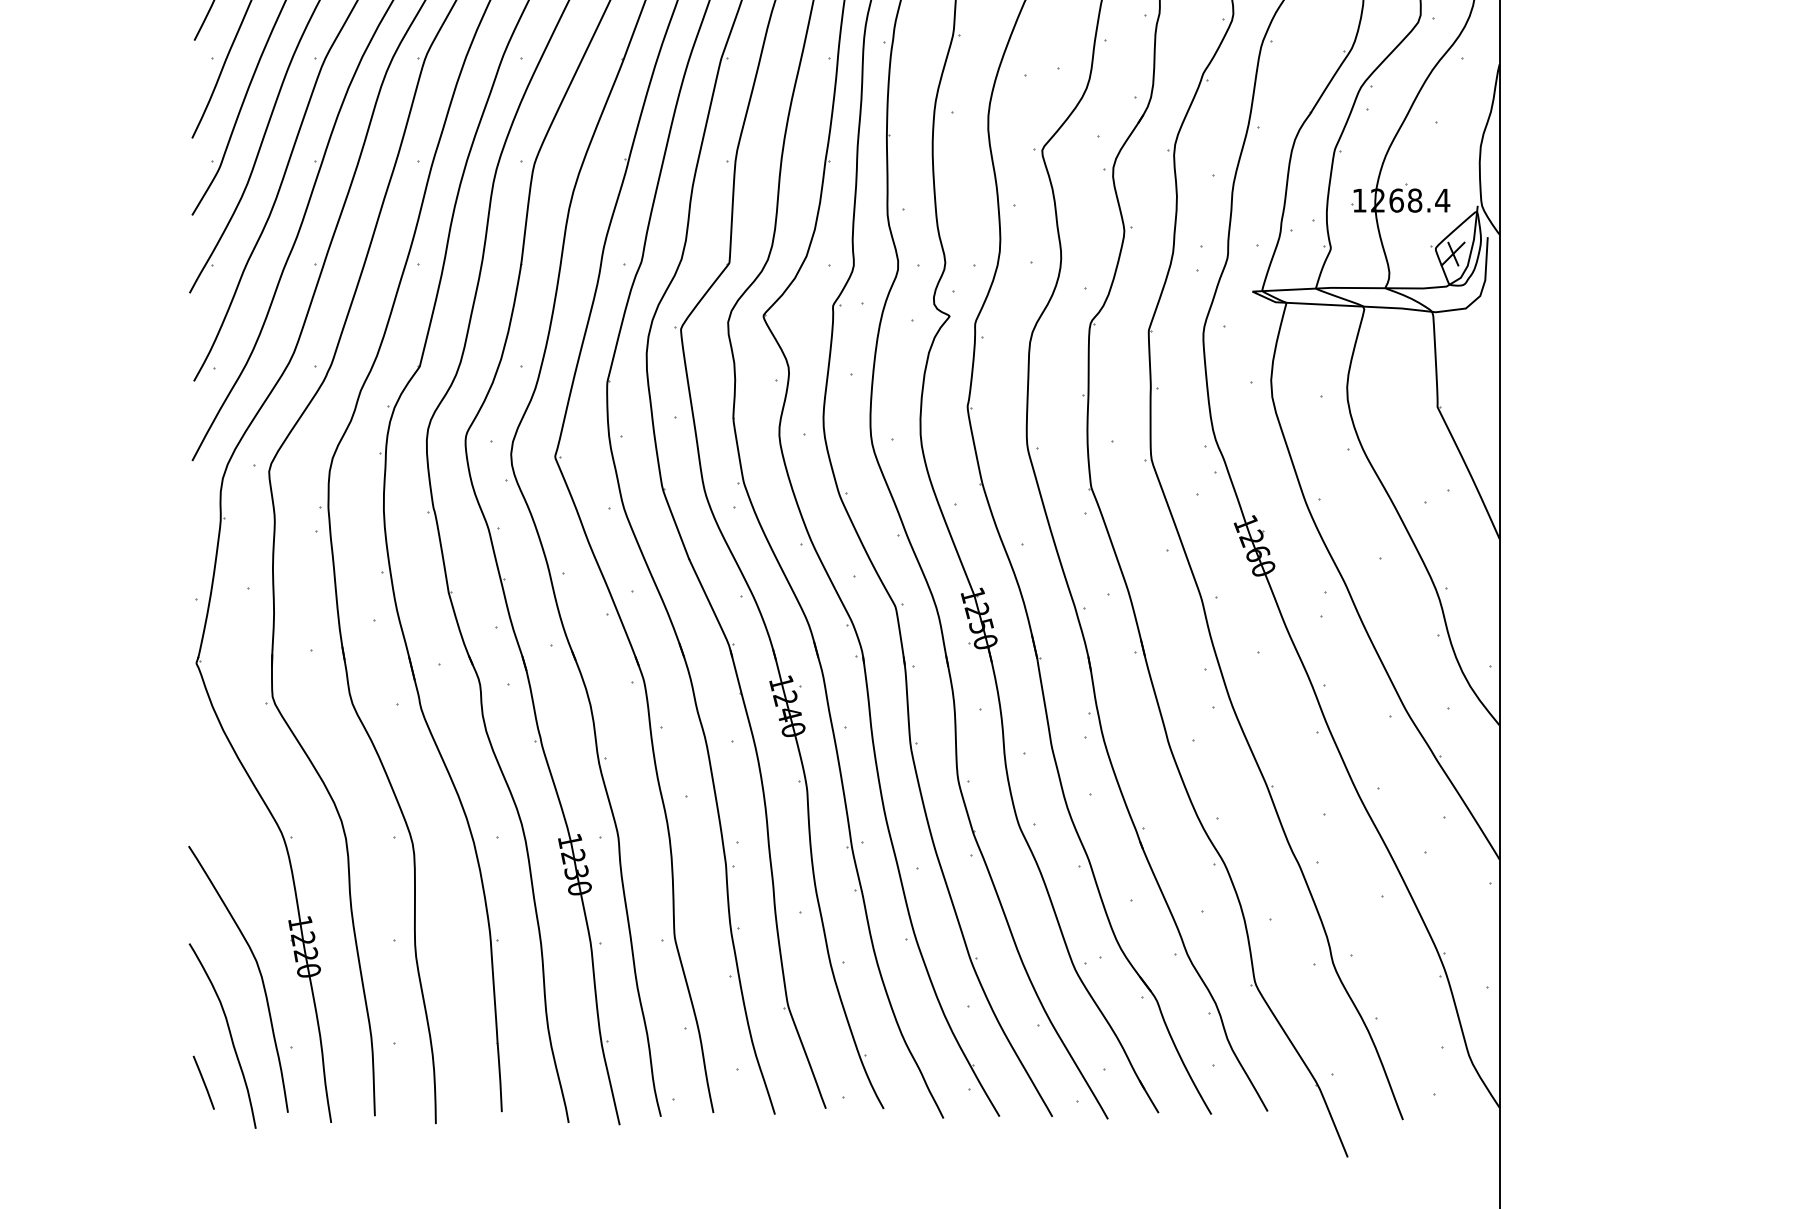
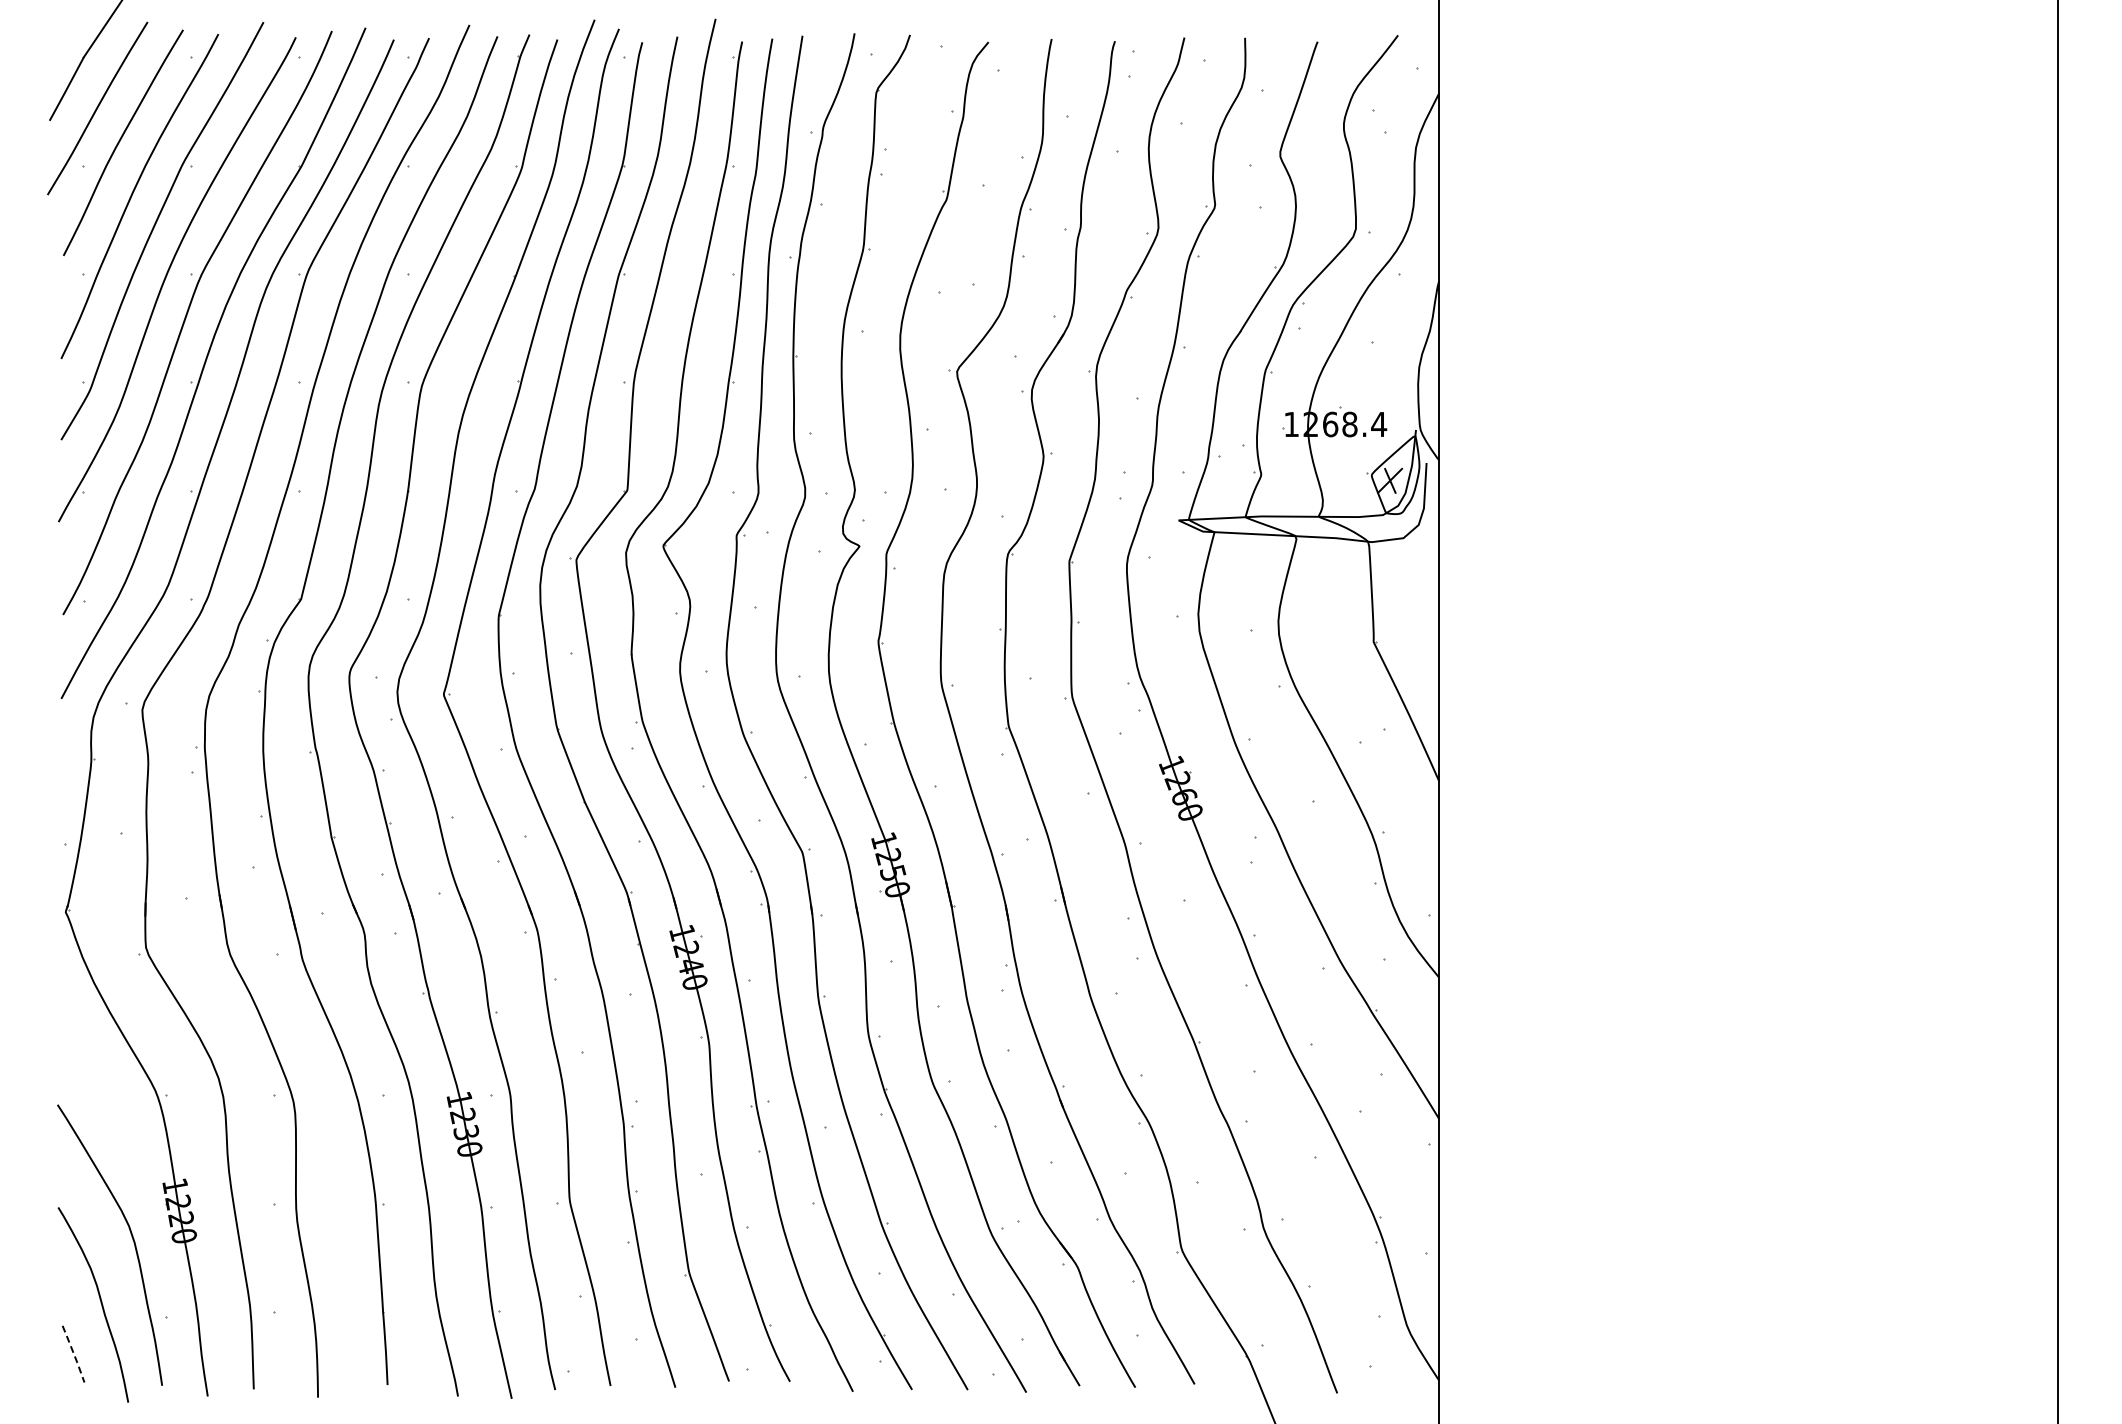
line: (204, 1083) -> (74, 1354), solid -> dashed

